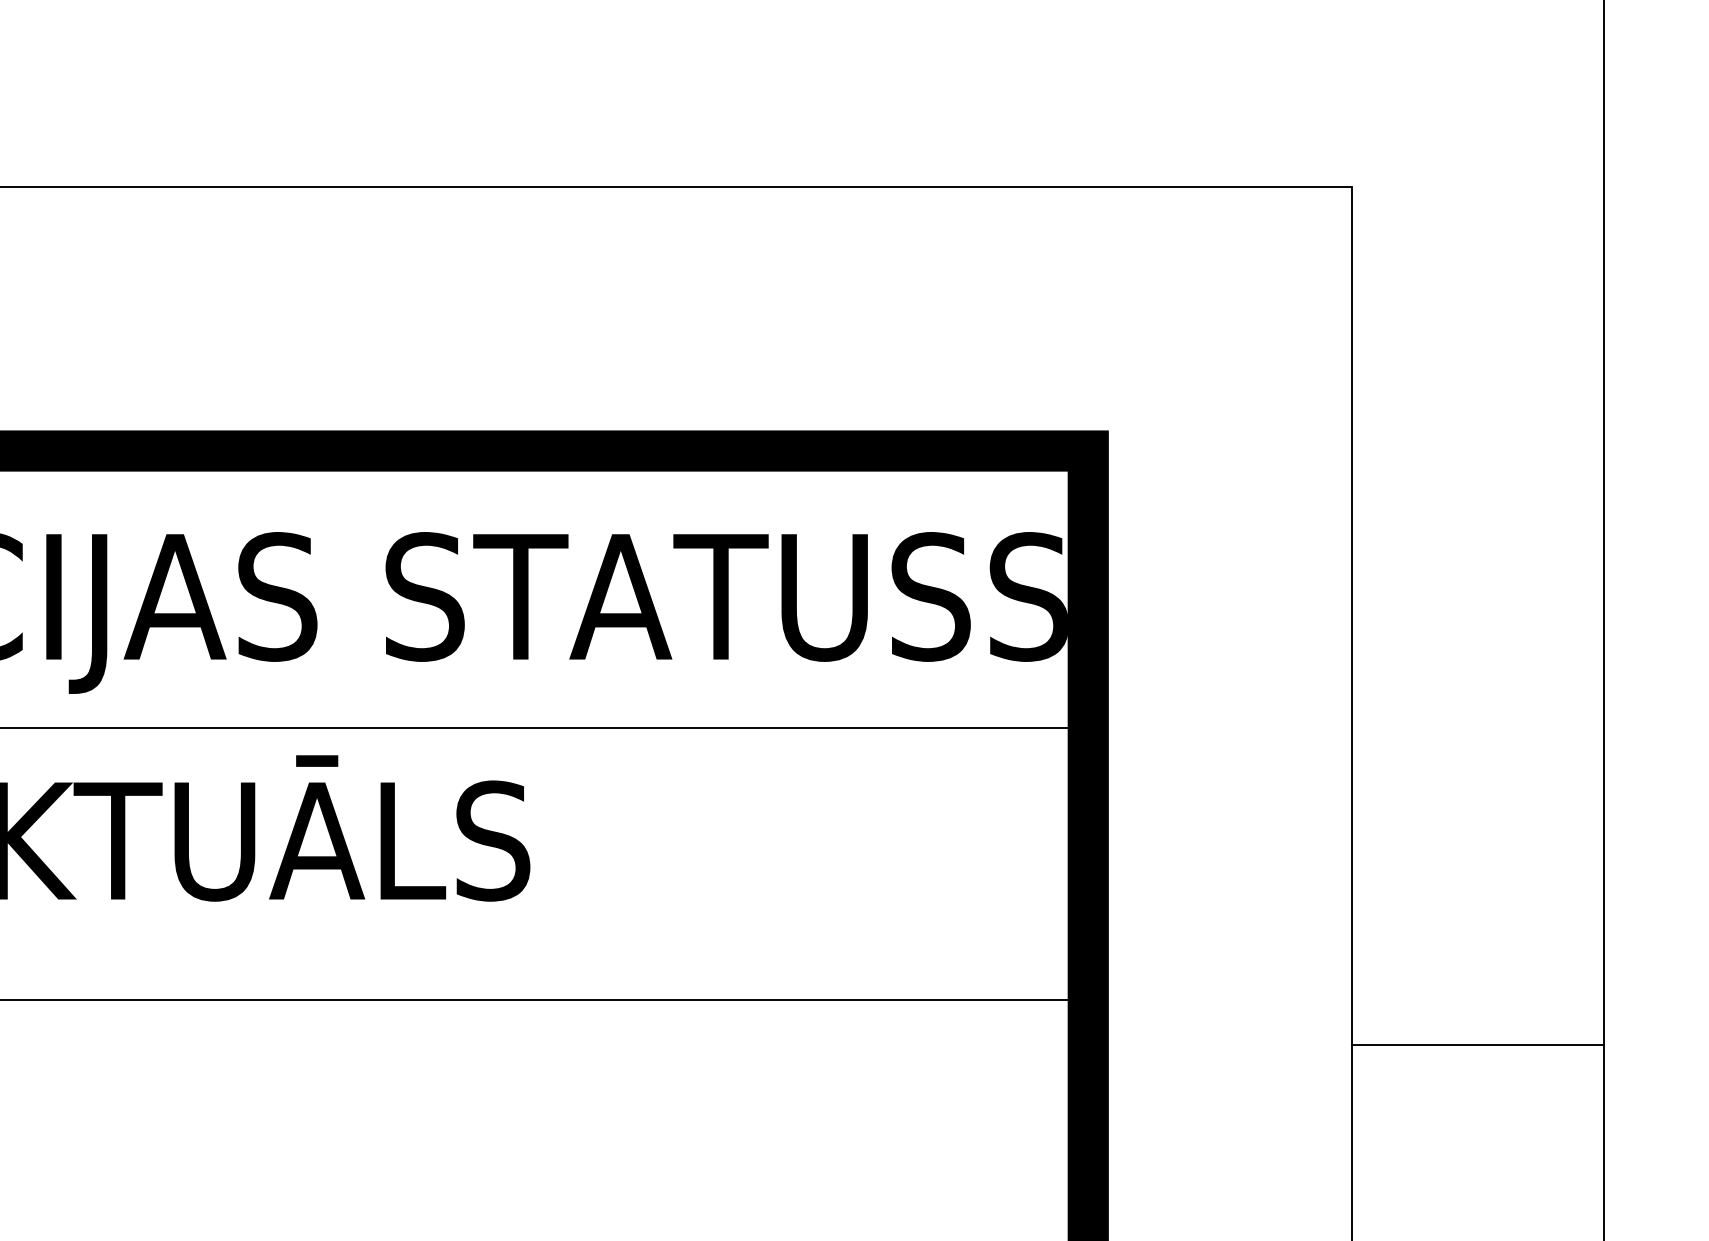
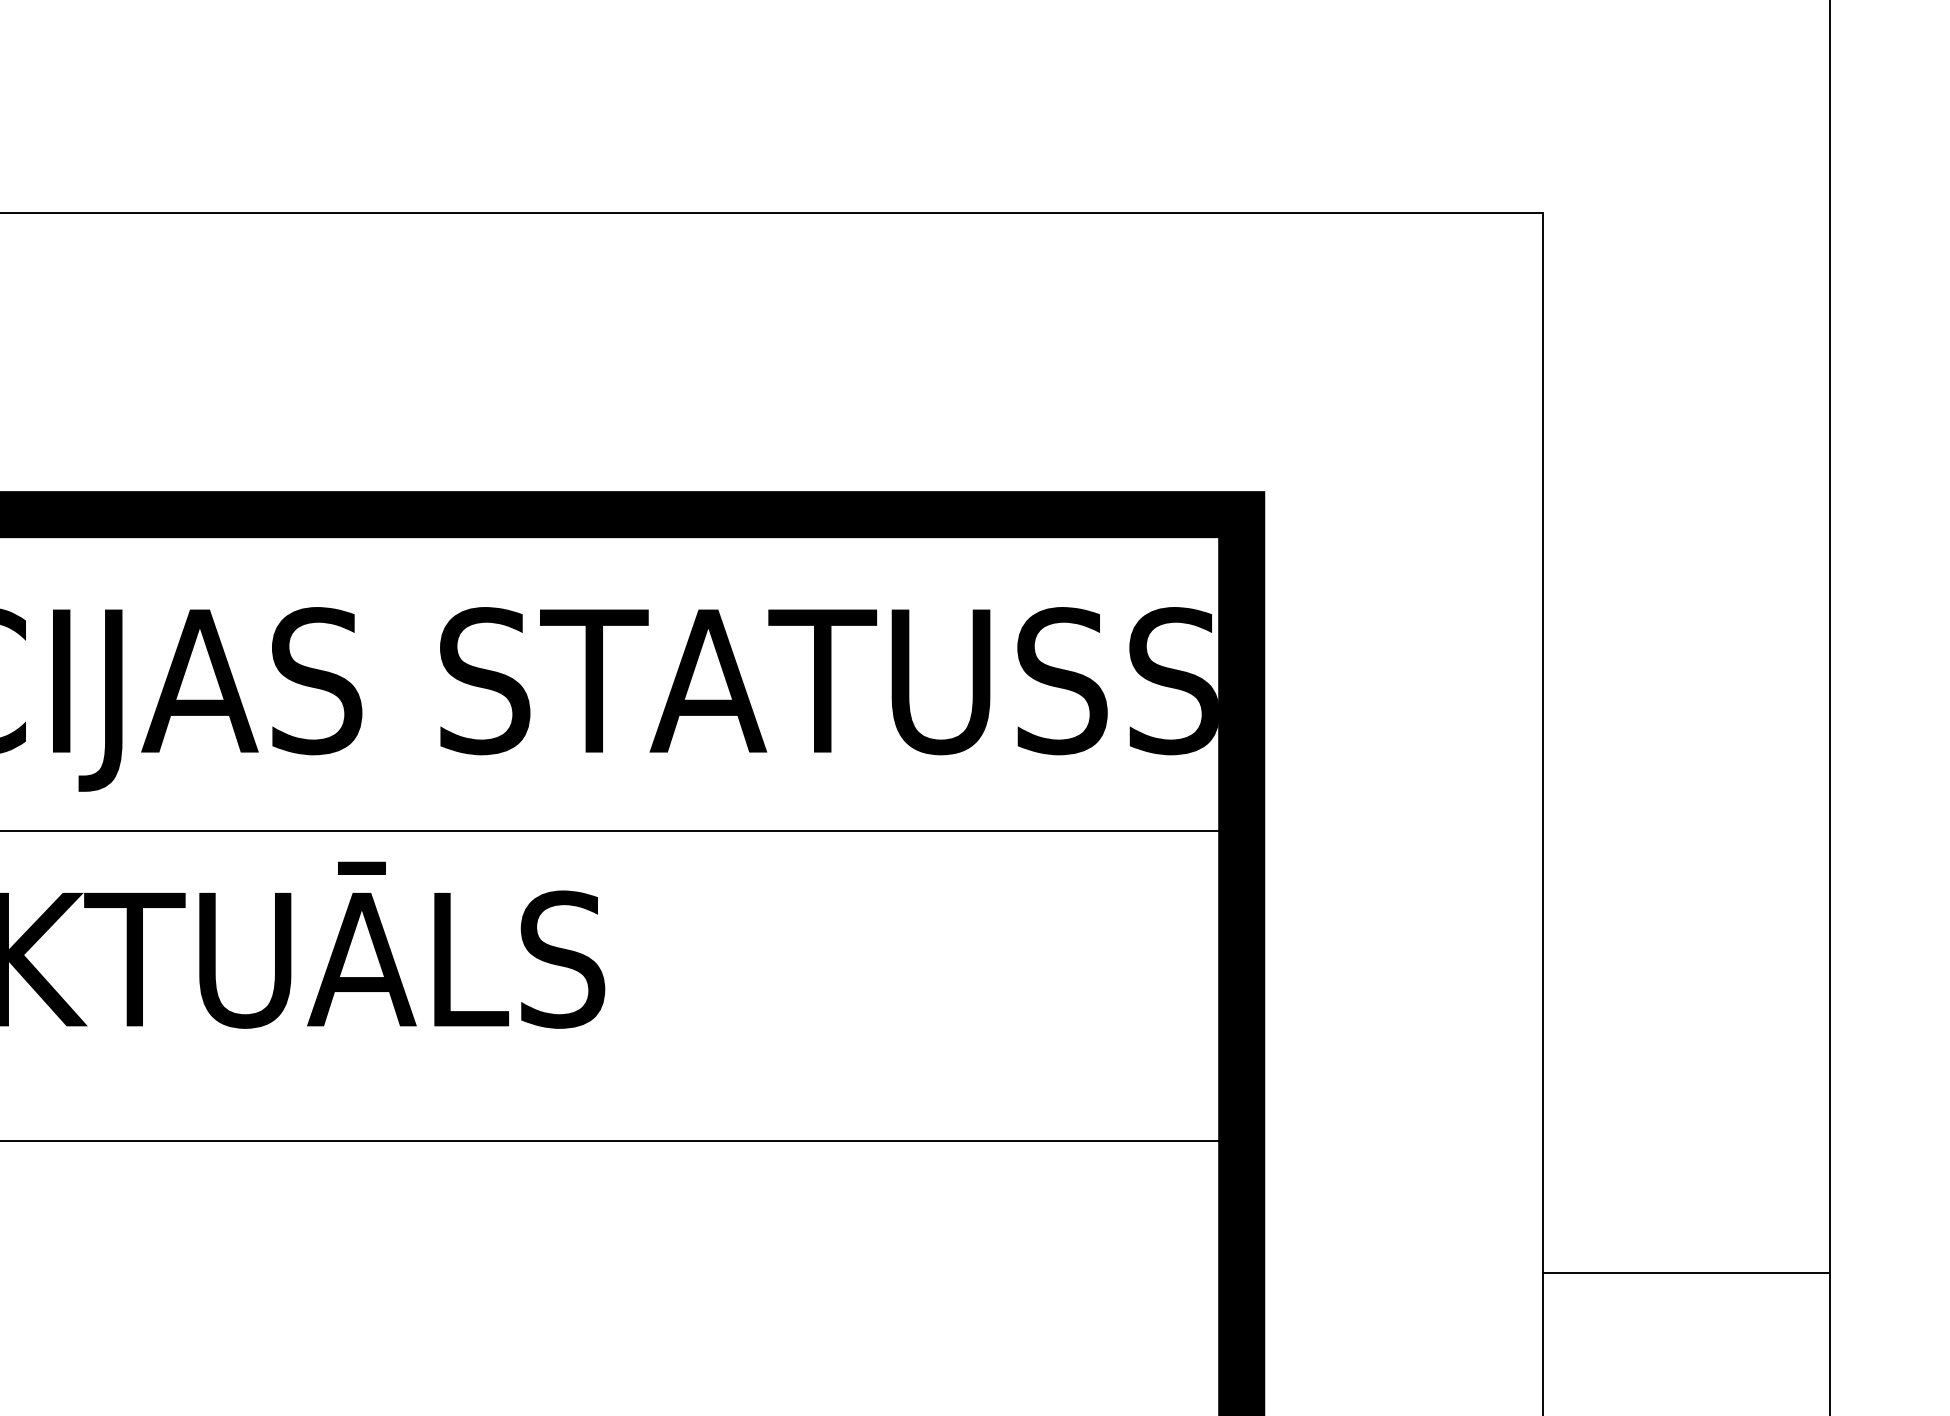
line: (1477, 1045) -> (1685, 1273), moved

